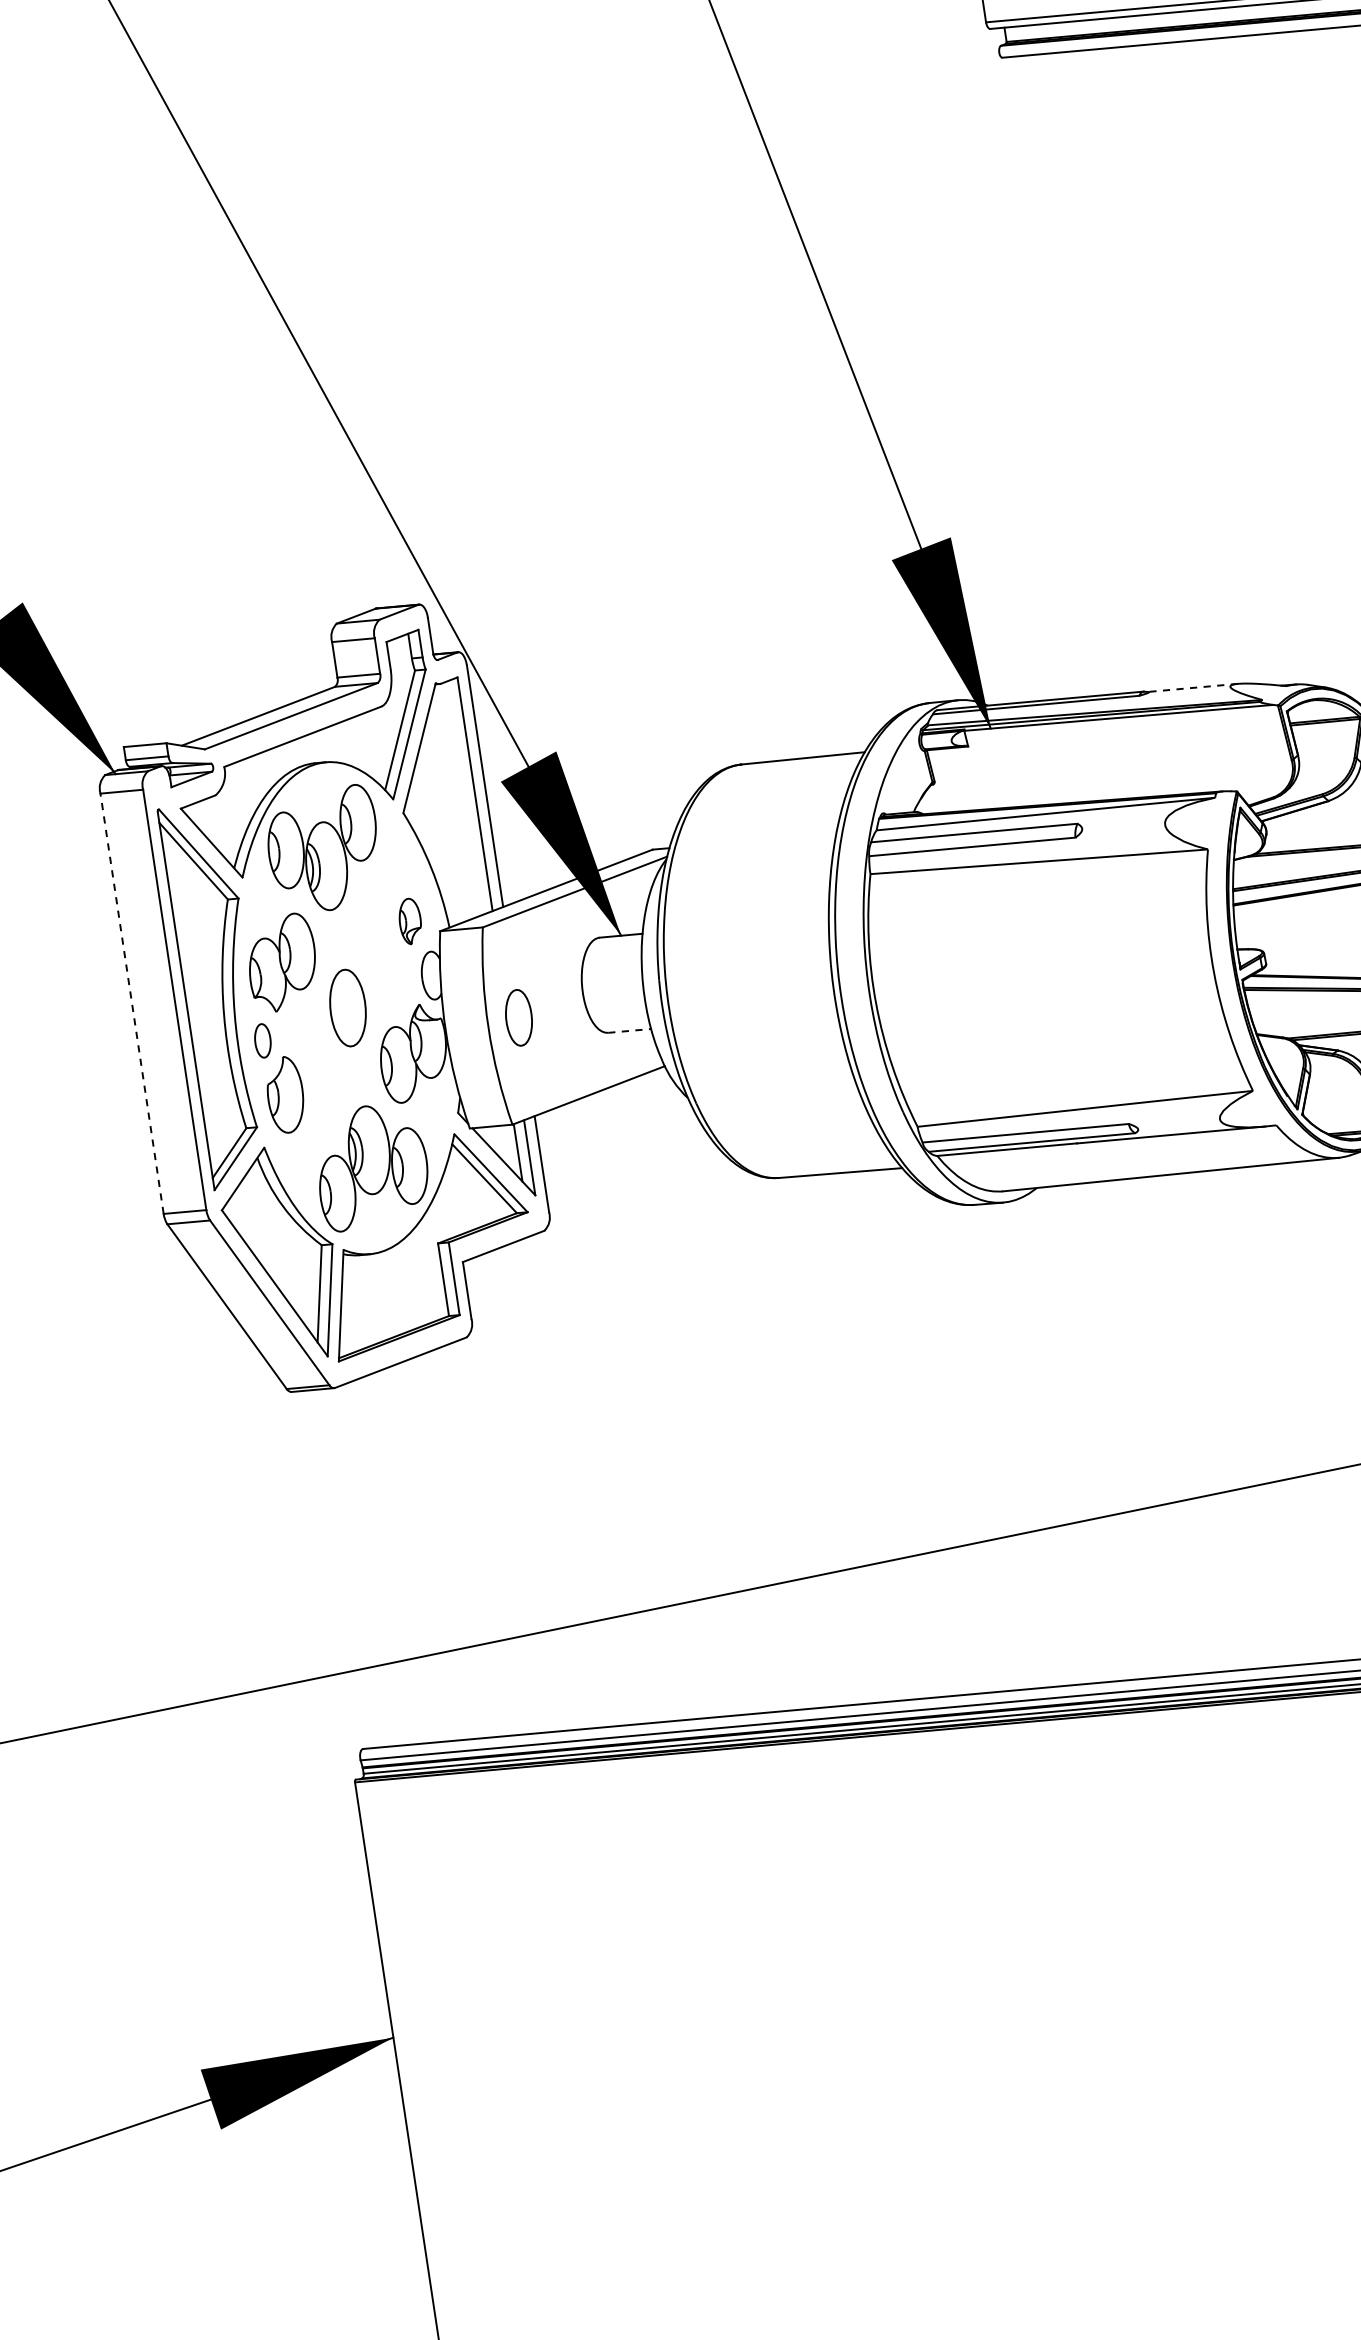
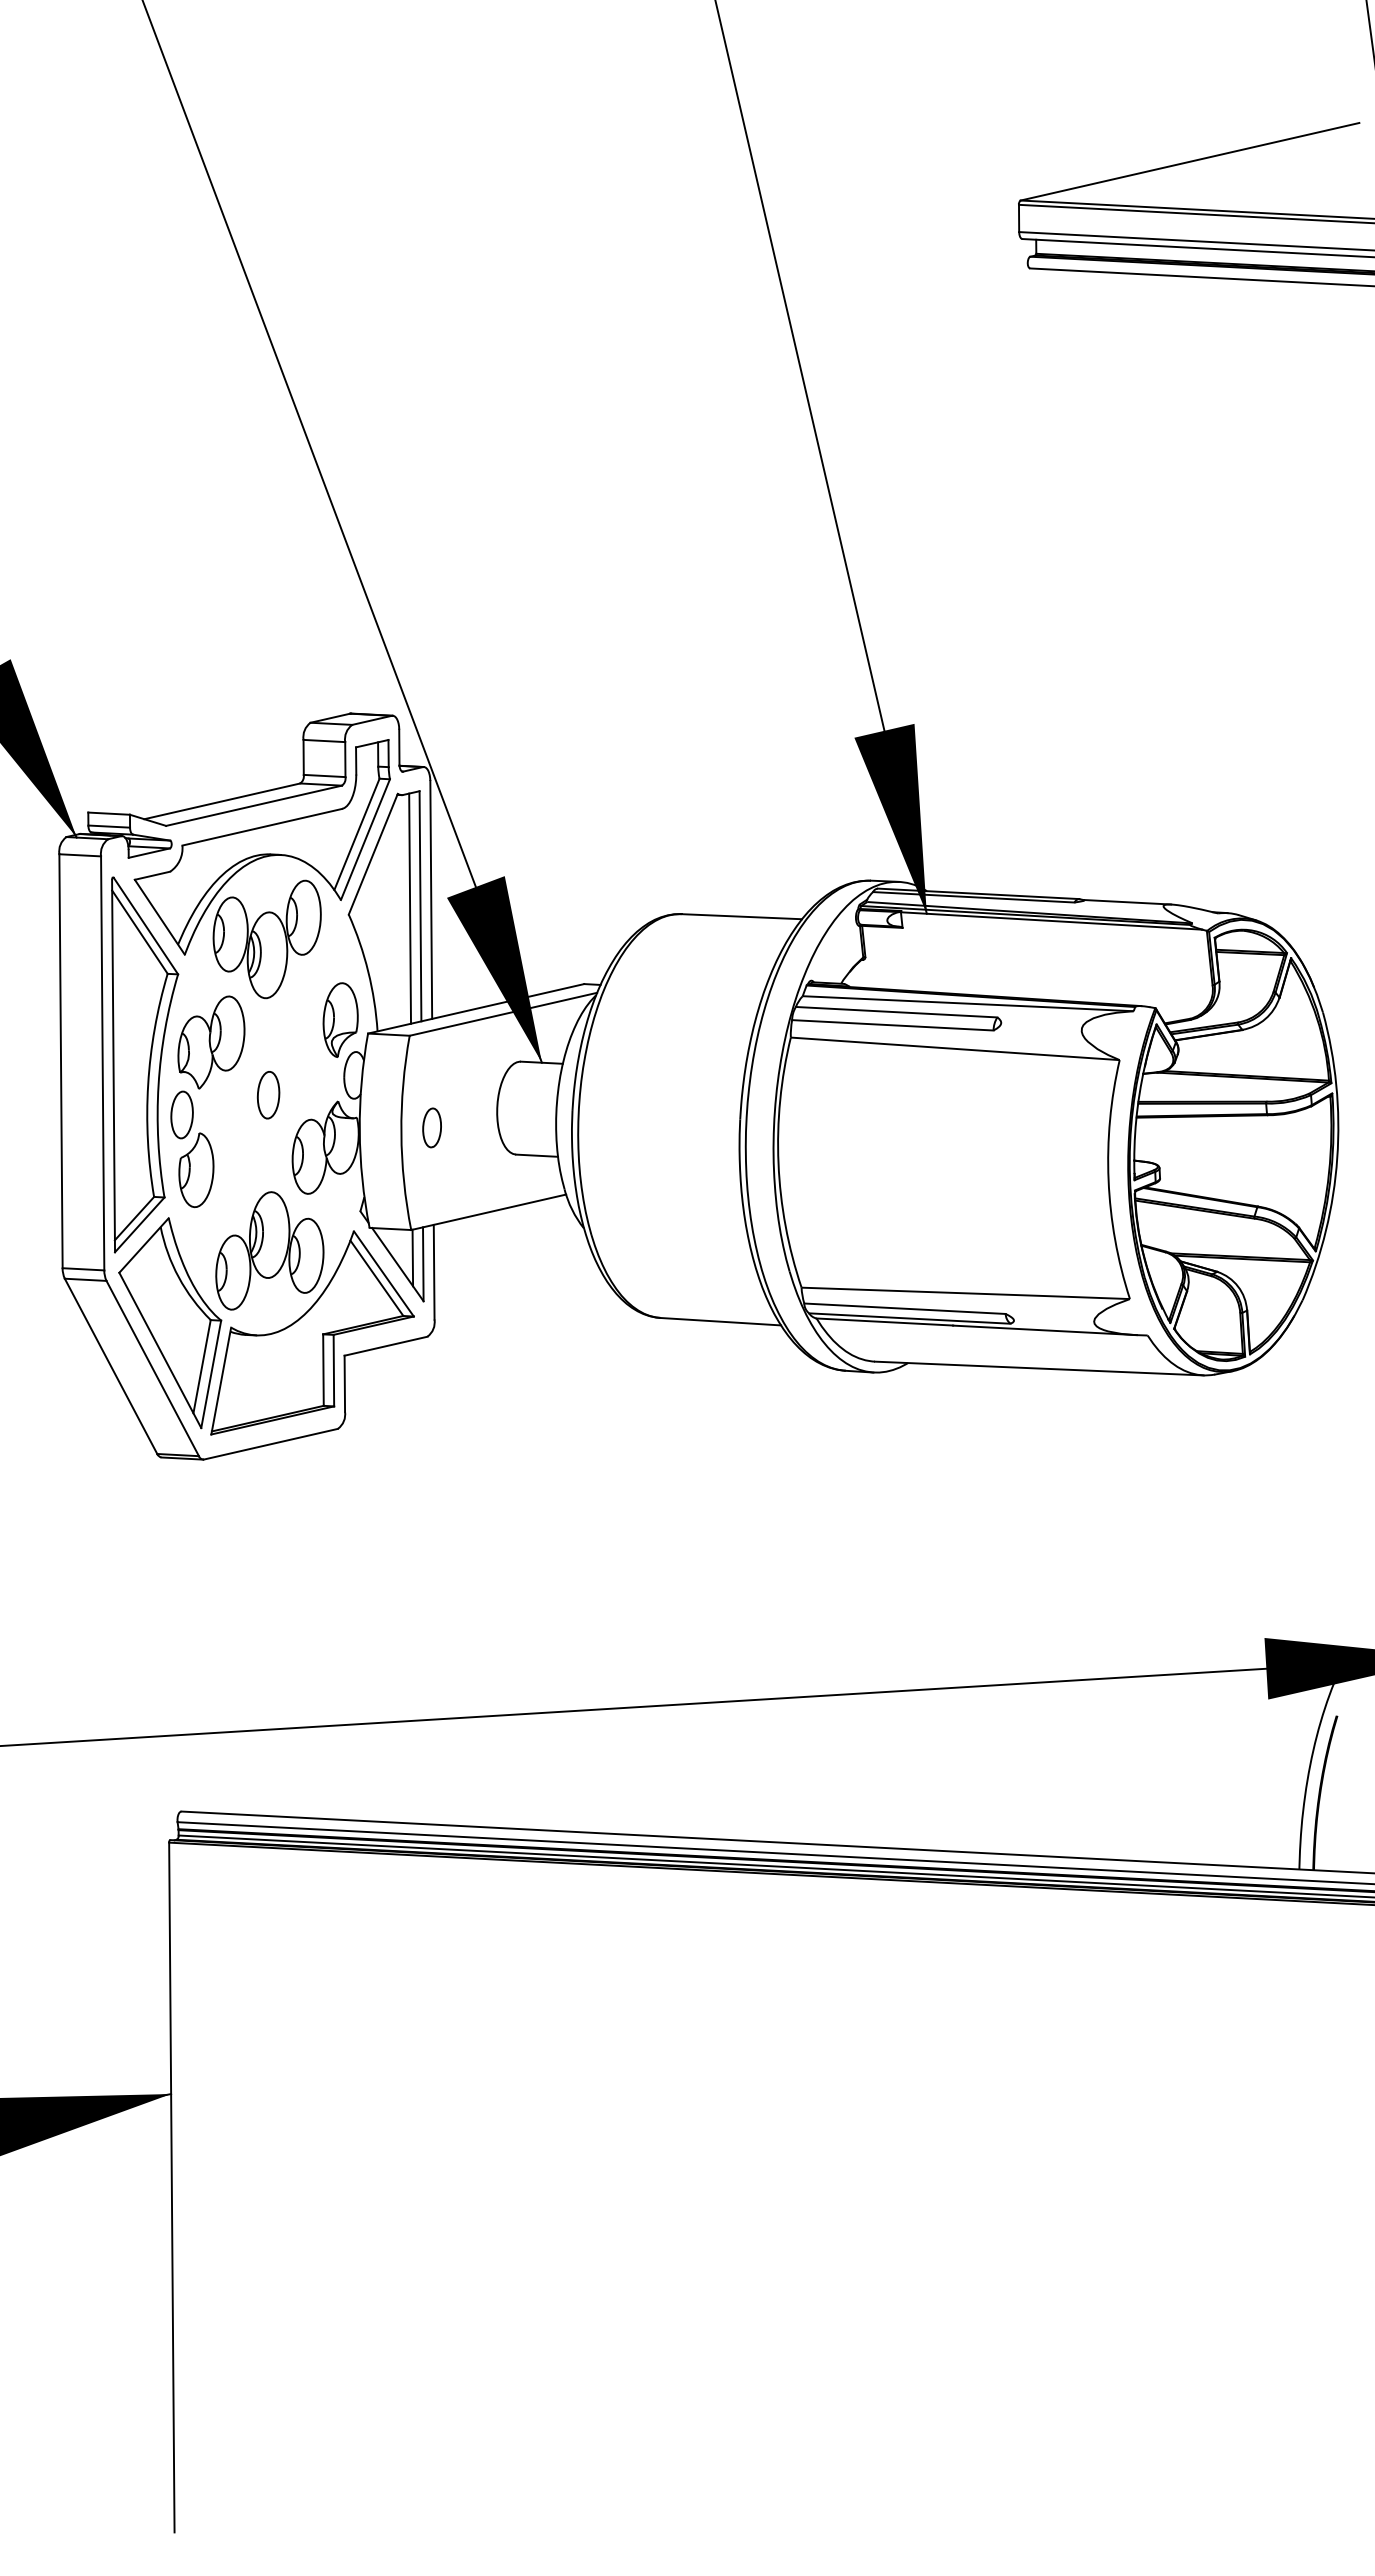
line: (1192, 688) -> (1126, 902), dashed -> solid
line: (465, 797) -> (410, 908), added
part: (410, 920) -> (340, 1019), size x1.67
line: (132, 1003) -> (61, 1061), dashed -> solid
part: (347, 1008) -> (268, 1095), size x0.62
part: (518, 1017) -> (431, 1127), size x0.71
line: (630, 1030) -> (537, 1155), dashed -> solid
part: (262, 1040) -> (181, 1114), size x1.43

